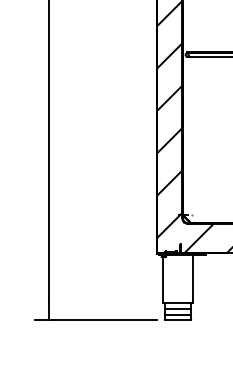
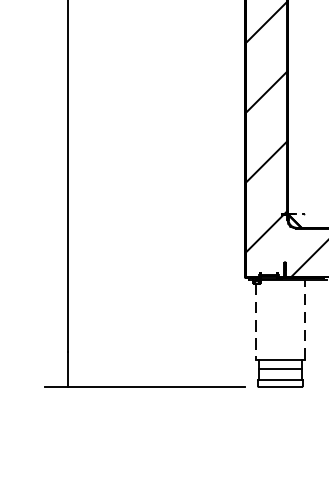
line: (192, 278) -> (304, 319), solid -> dashed
line: (163, 280) -> (256, 322), solid -> dashed

